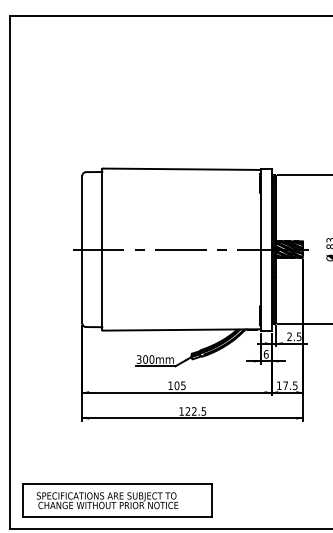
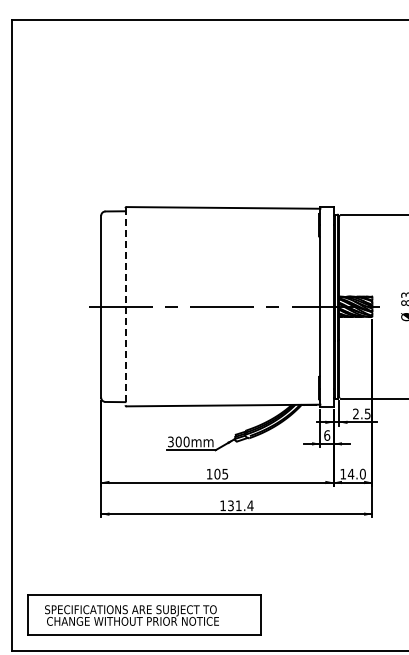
line: (102, 249) -> (125, 306), solid -> dashed
text: (290, 385) -> (356, 473), 17.5 -> 14.0
text: (195, 411) -> (240, 505), 122.5 -> 131.4

